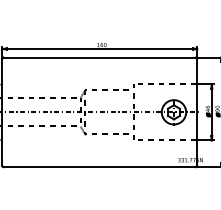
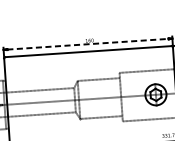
line: (100, 48) -> (88, 43), solid -> dashed

